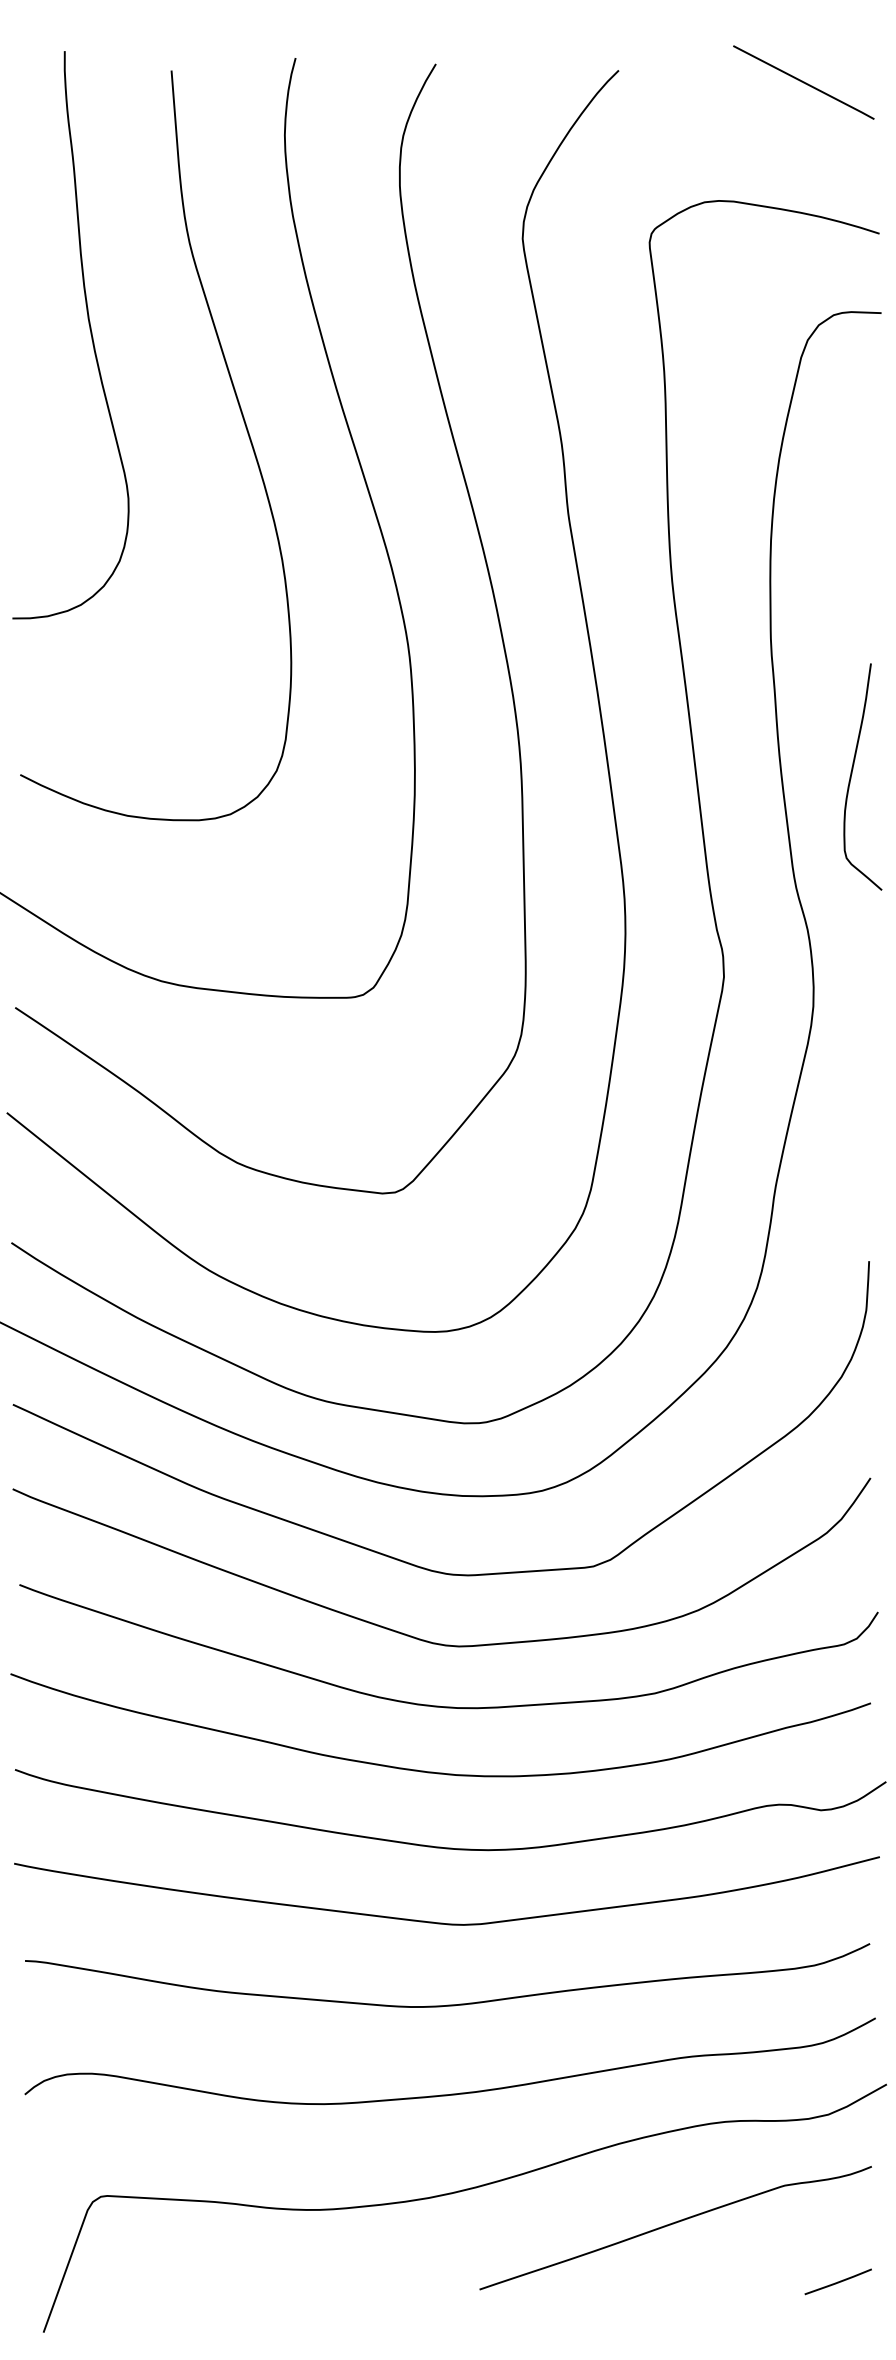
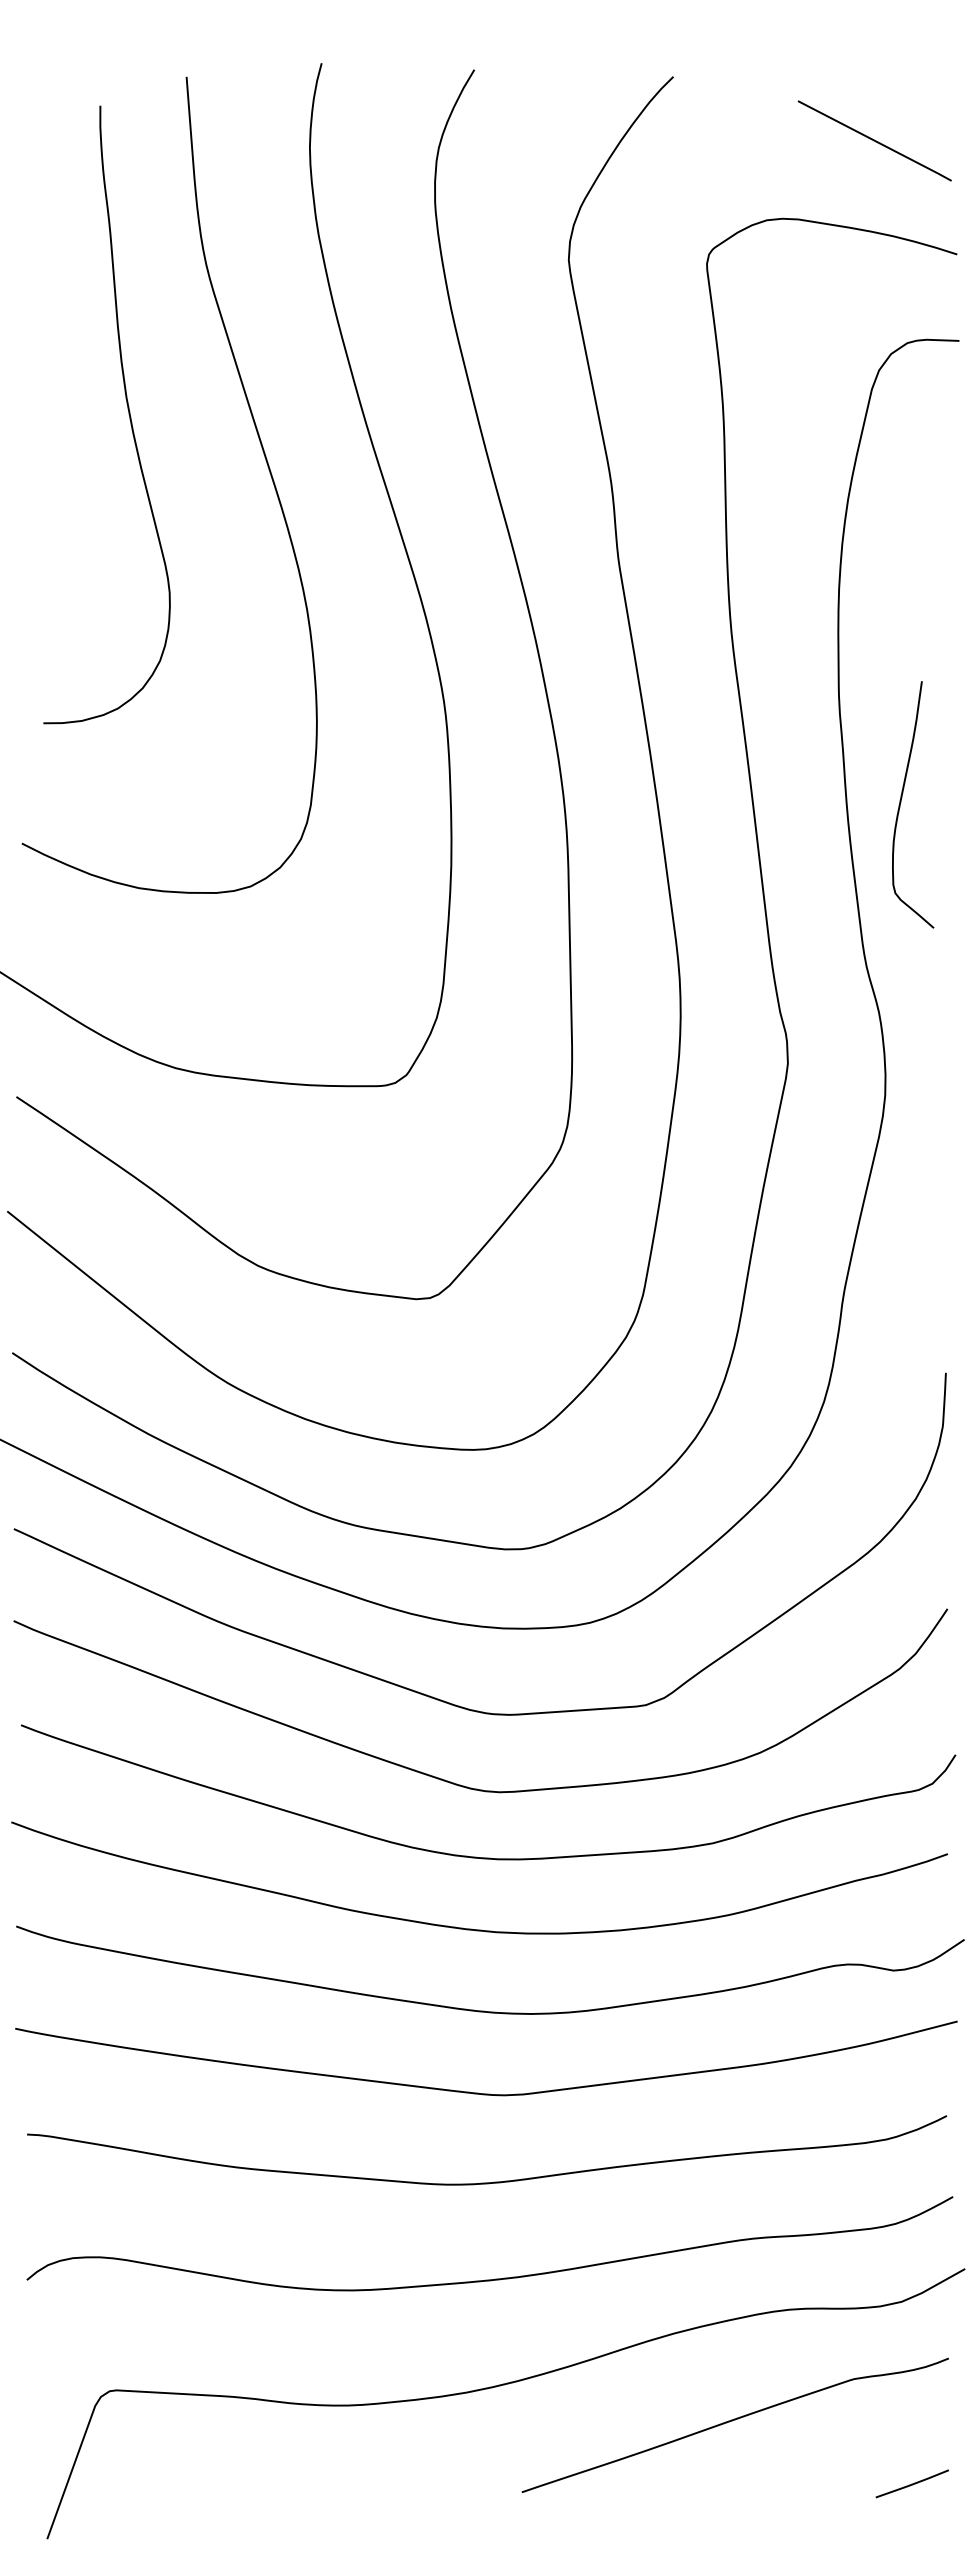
line: (803, 82) -> (874, 140), moved
curve: (89, 330) -> (127, 409), moved
curve: (852, 774) -> (901, 802), moved

